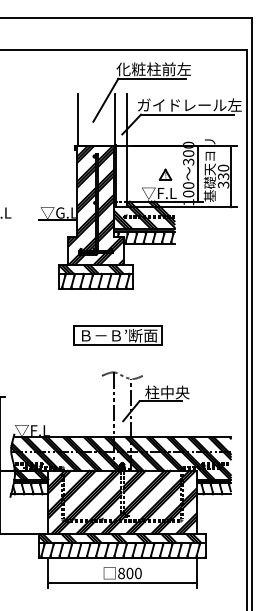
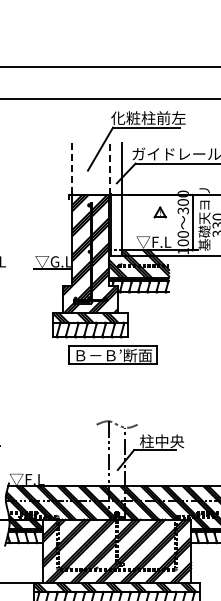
line: (114, 119) -> (109, 168), solid -> dashed
line: (77, 120) -> (72, 169), solid -> dashed
part: (165, 174) -> (160, 212), moved
part: (117, 335) -> (112, 355), moved

